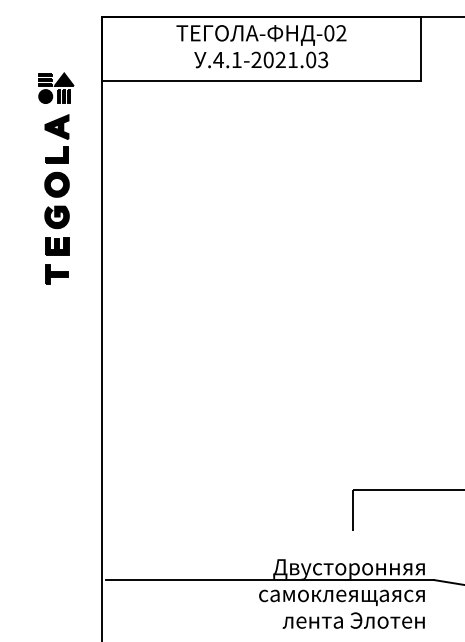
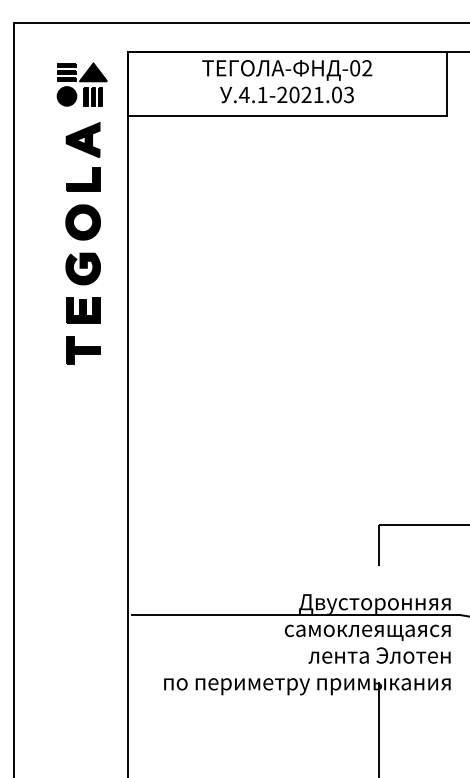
part: (55, 178) -> (81, 213), size x1.43

